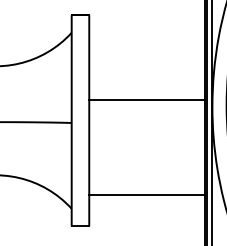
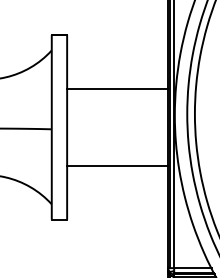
line: (146, 99) -> (117, 88), moved
line: (146, 194) -> (117, 165), moved

